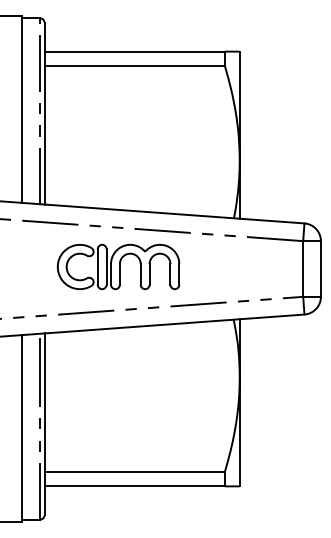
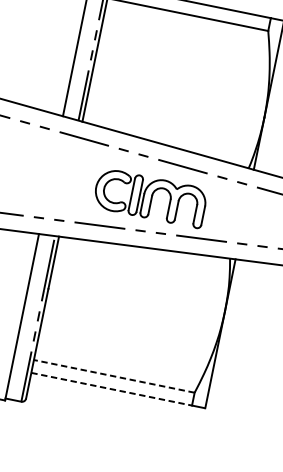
part: (118, 266) -> (150, 197), moved
line: (134, 471) -> (114, 375), solid -> dashed
line: (135, 486) -> (112, 389), solid -> dashed

